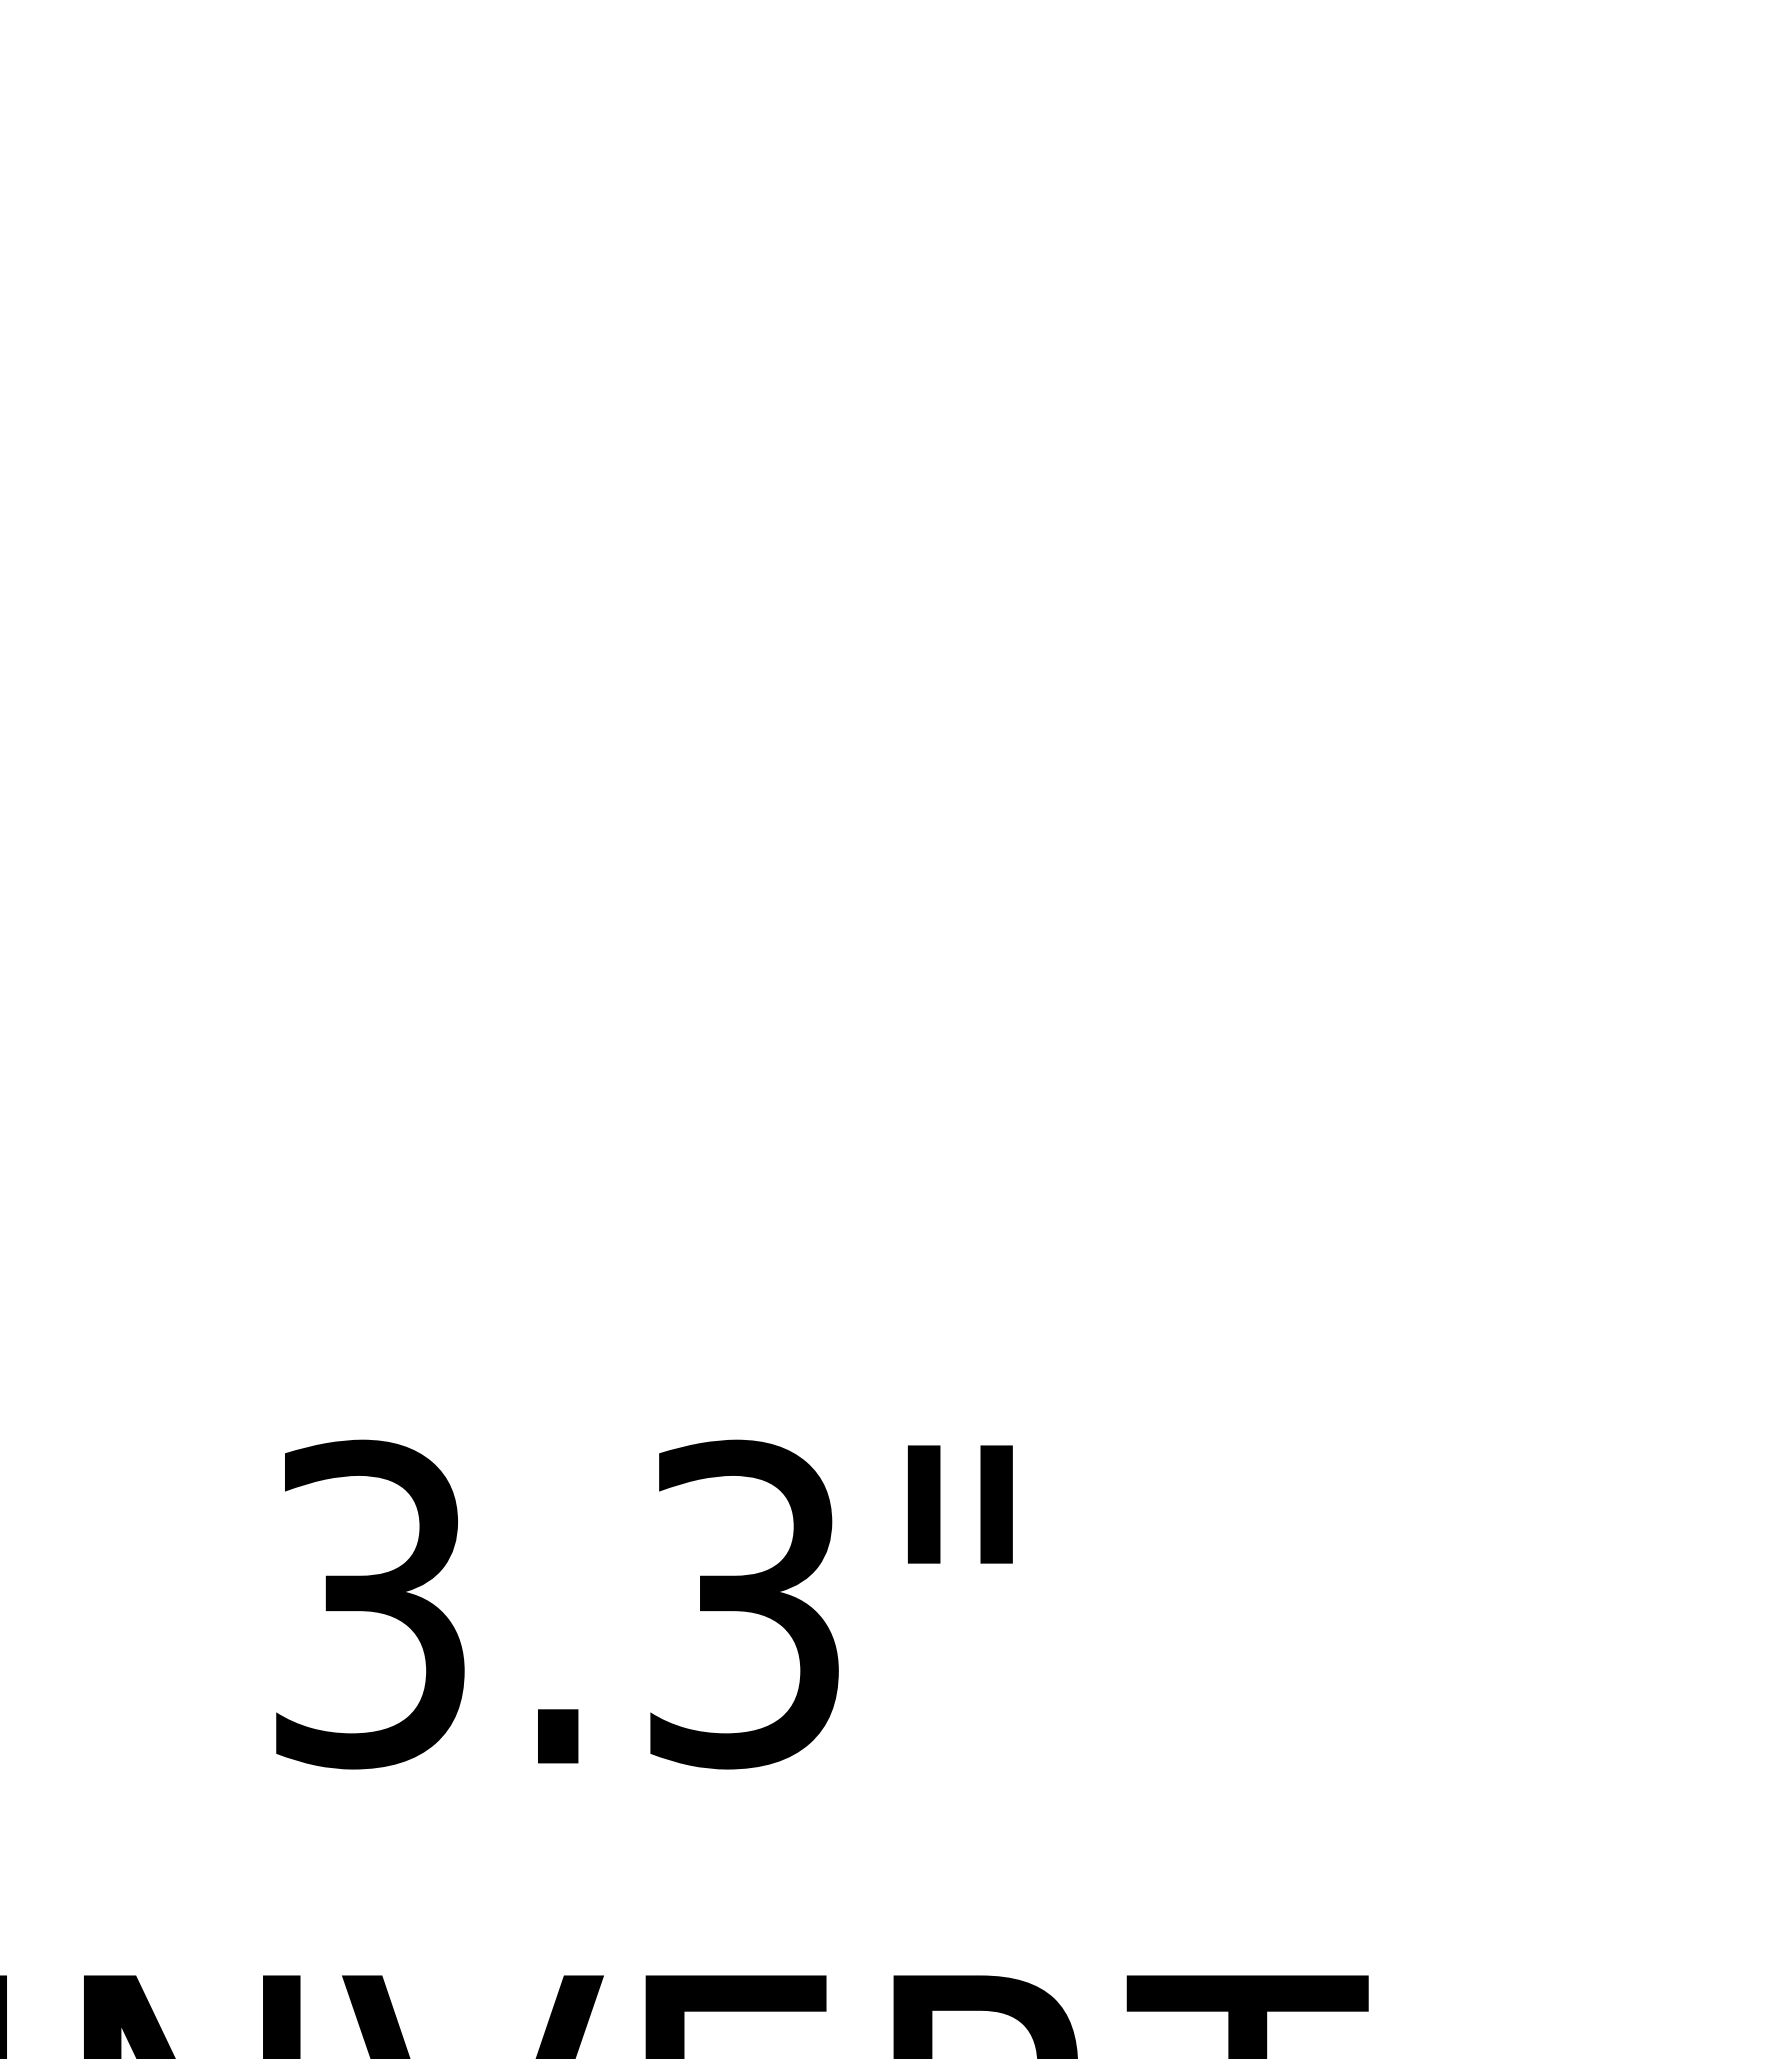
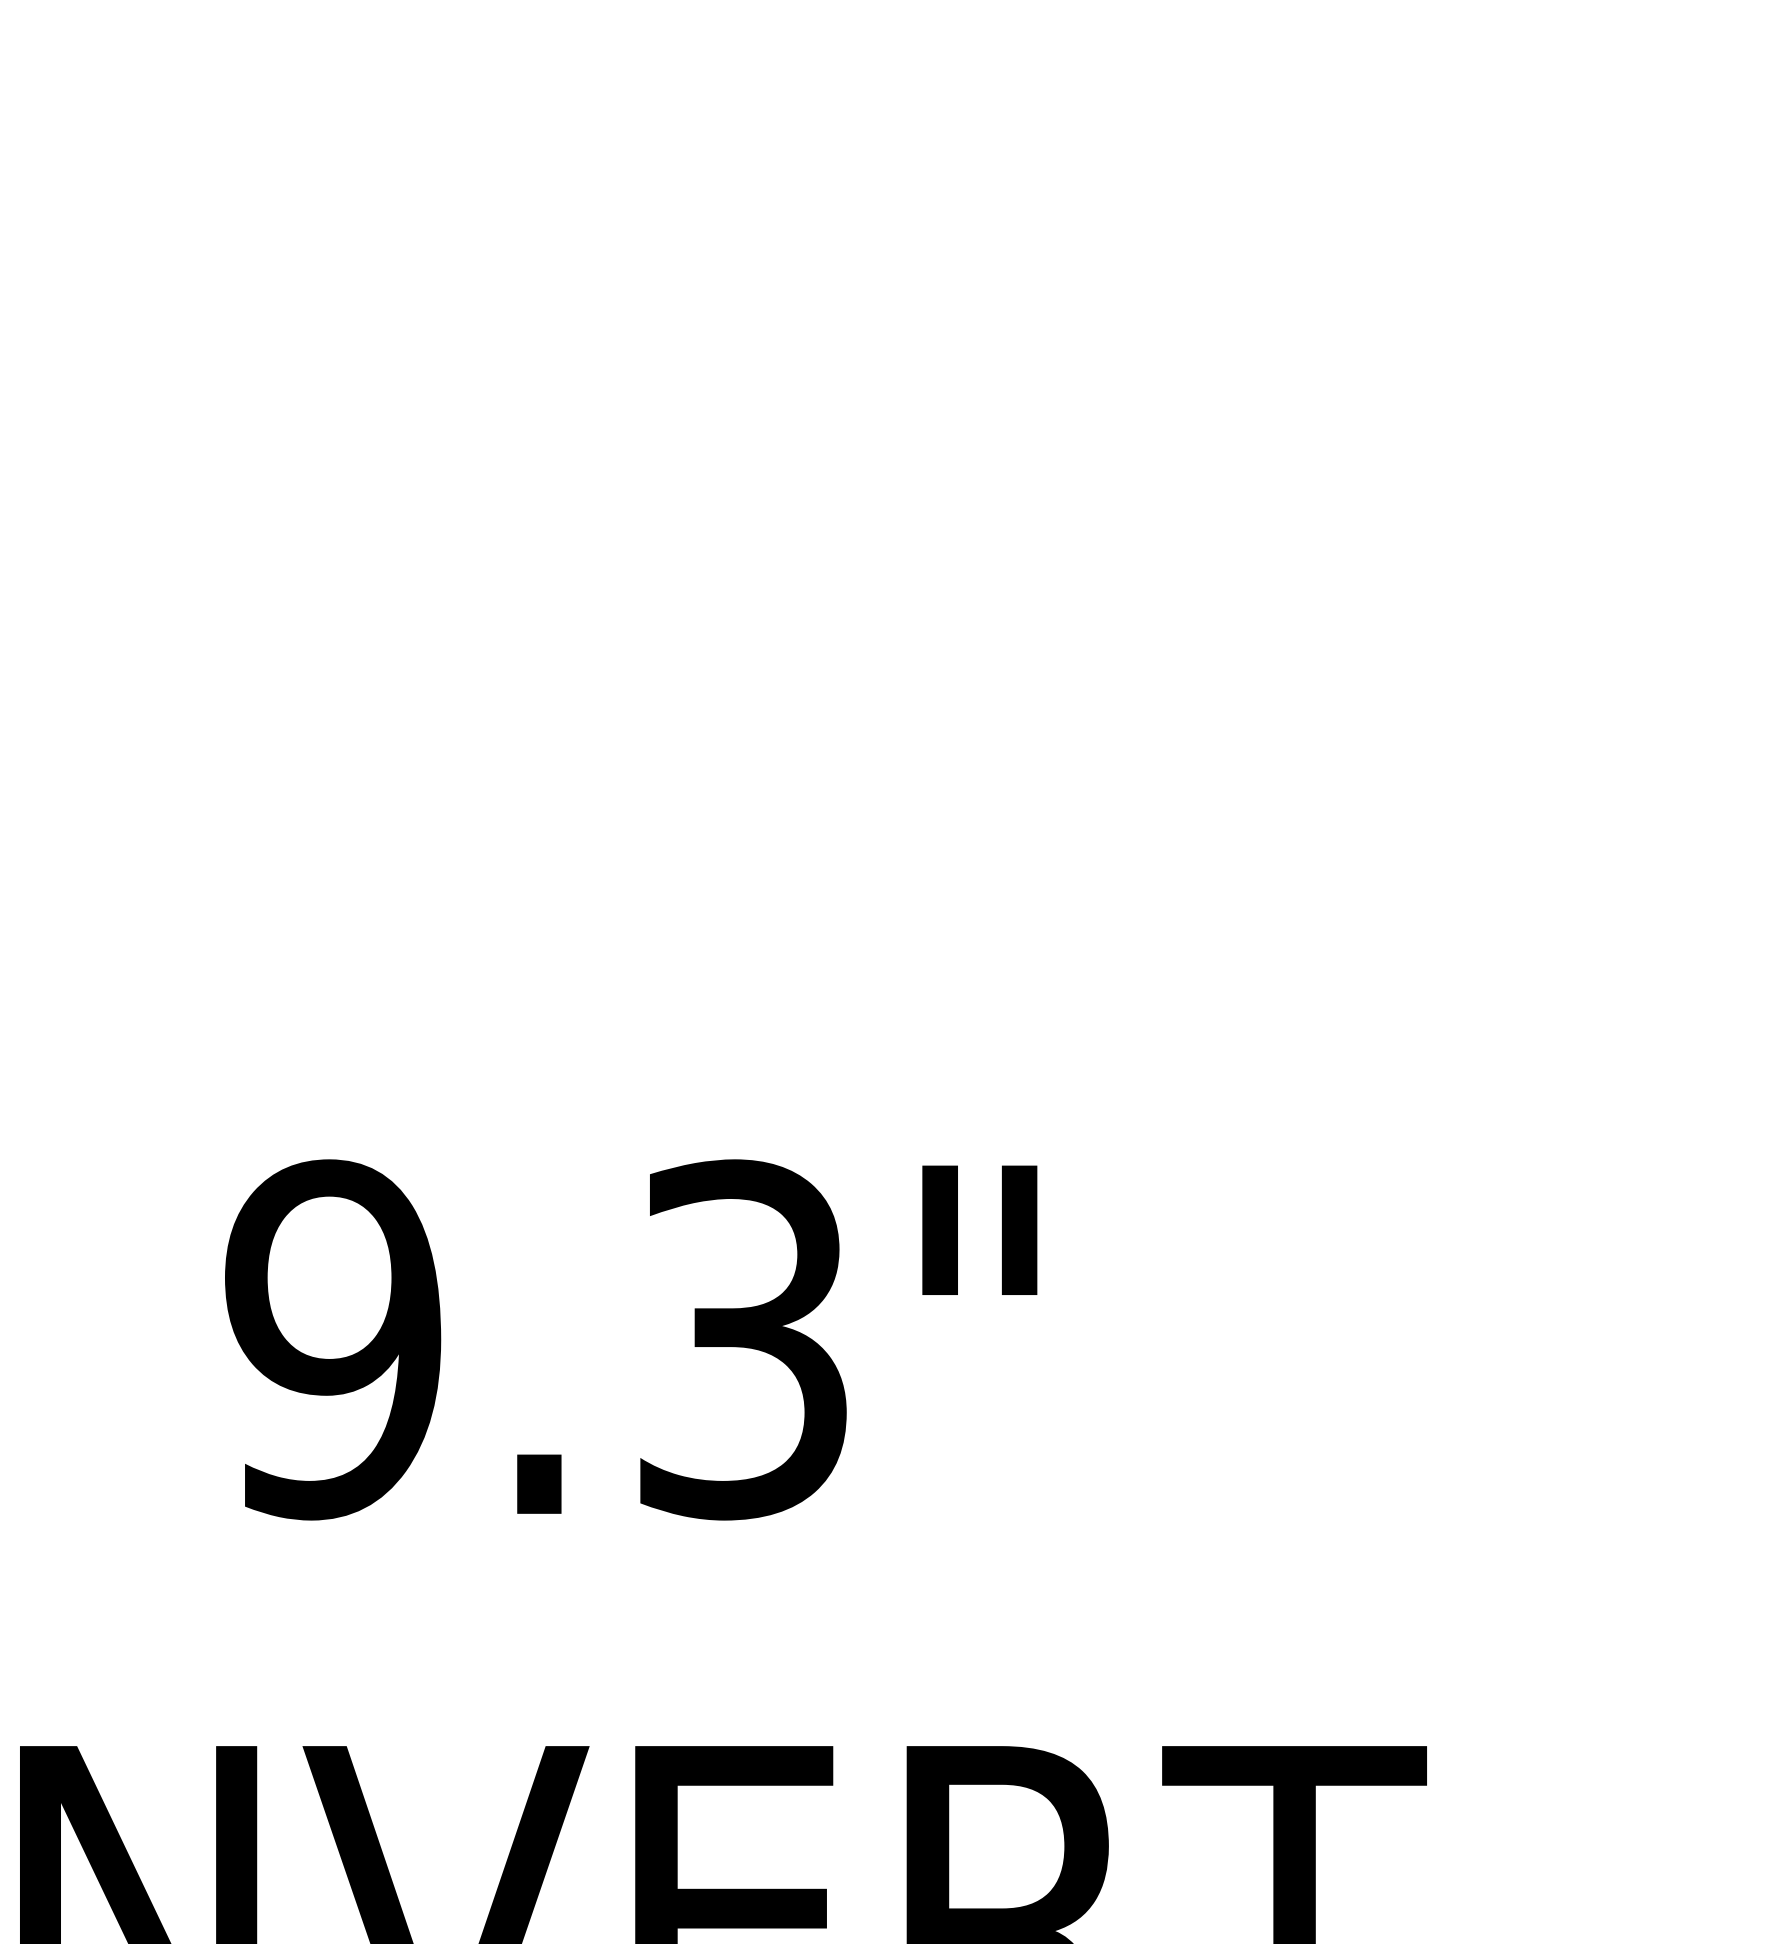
text: (369, 1604) -> (332, 1339), 3.3" -> 9.3"

